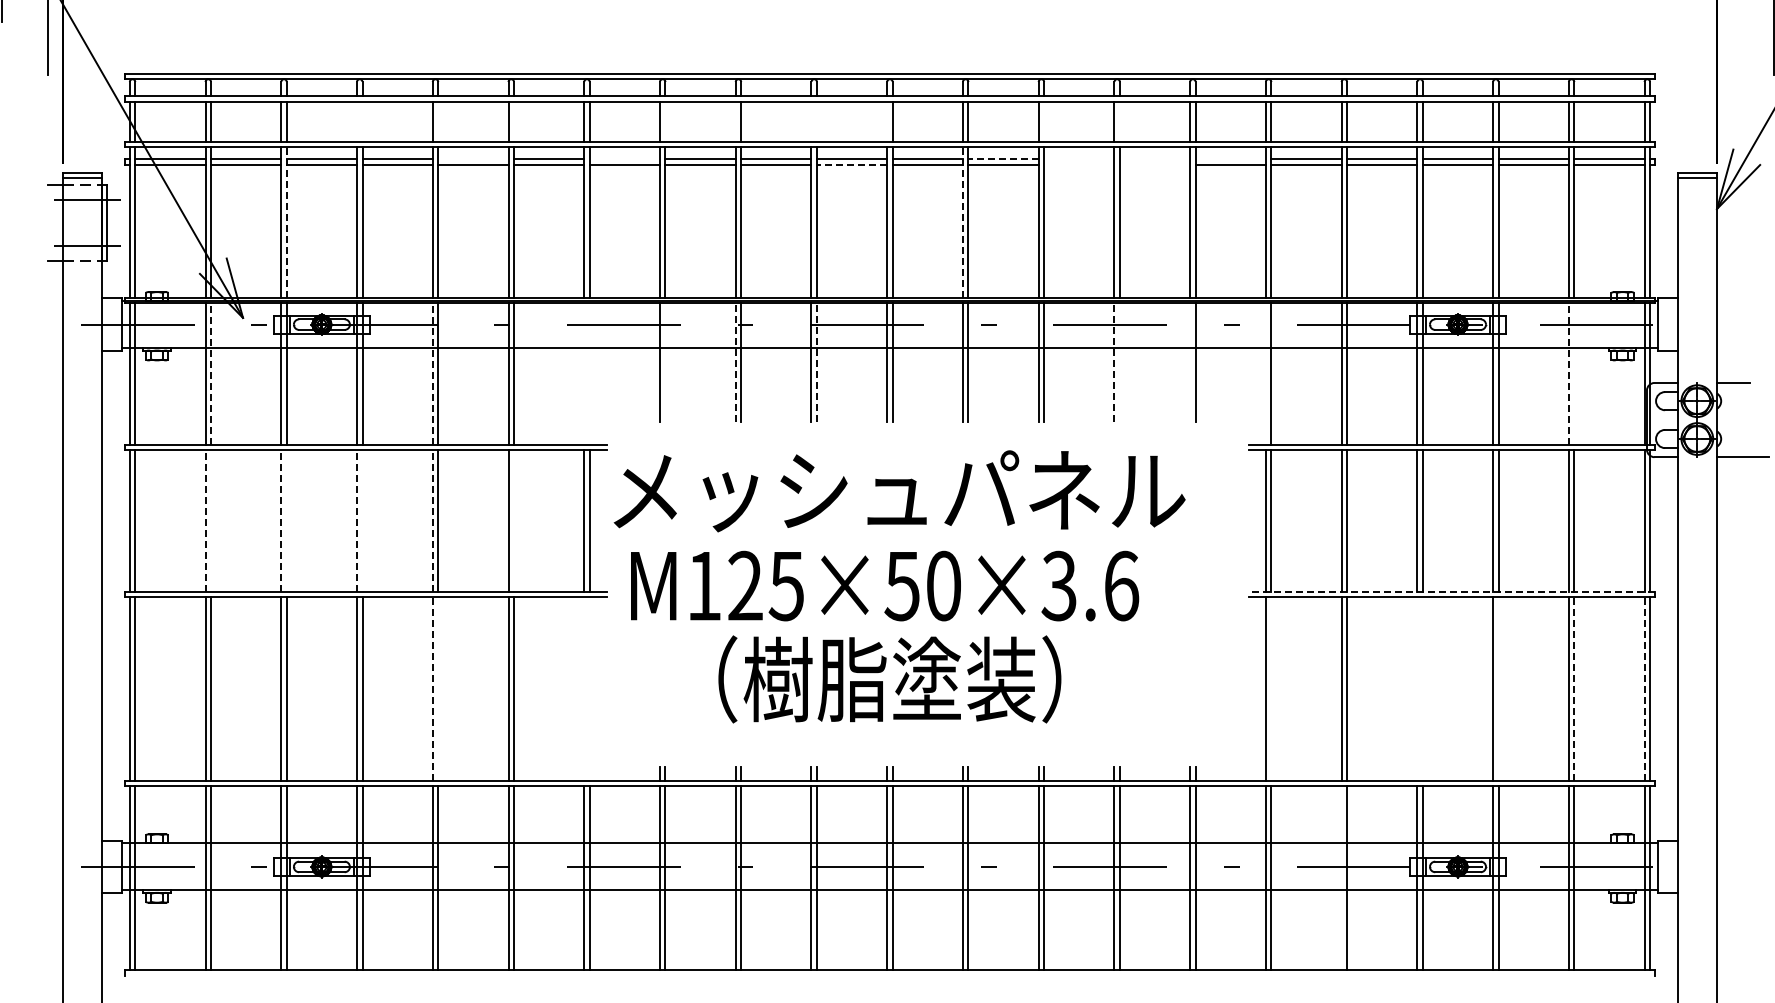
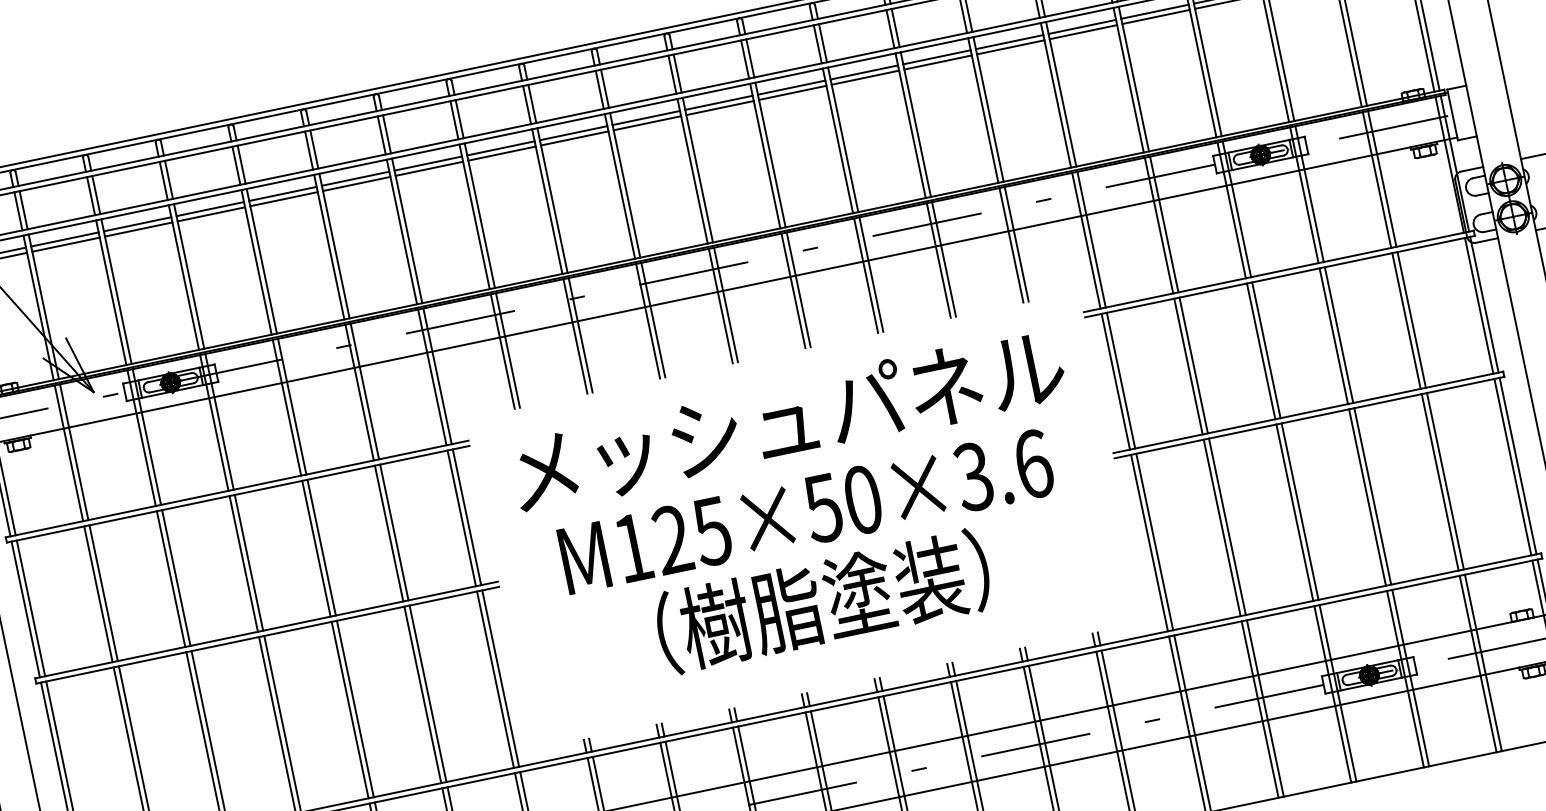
line: (357, 121) -> (164, 180), added
line: (362, 121) -> (168, 179), added
line: (438, 121) -> (241, 164), added
line: (513, 121) -> (313, 149), added
line: (665, 121) -> (459, 118), added
line: (735, 121) -> (526, 104), added
line: (811, 121) -> (599, 89), added
line: (816, 121) -> (604, 88), added
line: (887, 121) -> (672, 74), added
line: (1044, 121) -> (823, 43), added
line: (1119, 121) -> (895, 27), added
line: (473, 159) -> (283, 193), added
line: (624, 159) -> (427, 163), added
line: (1003, 159) -> (791, 87), dashed -> solid
line: (1079, 159) -> (864, 72), added
line: (1154, 159) -> (936, 57), added
line: (1230, 159) -> (1009, 42), added
line: (851, 164) -> (646, 122), dashed -> solid
line: (1079, 164) -> (865, 77), added
line: (1154, 164) -> (937, 62), added
line: (286, 221) -> (116, 290), dashed -> solid
line: (962, 221) -> (764, 155), dashed -> solid
line: (665, 362) -> (507, 350), added
line: (735, 362) -> (575, 336), dashed -> solid
line: (816, 362) -> (652, 319), dashed -> solid
line: (1114, 362) -> (938, 260), dashed -> solid
line: (1119, 362) -> (943, 259), added
line: (1190, 362) -> (1011, 244), added
line: (211, 373) -> (74, 451), dashed -> solid
line: (432, 373) -> (286, 407), dashed -> solid
line: (584, 373) -> (432, 377), added
line: (589, 373) -> (437, 376), added
line: (1265, 373) -> (1085, 240), added
line: (1568, 373) -> (1376, 179), dashed -> solid
line: (1574, 373) -> (1382, 178), added
text: (899, 491) -> (788, 420), moved
line: (205, 520) -> (98, 594), dashed -> solid
line: (211, 520) -> (104, 592), added
line: (281, 520) -> (171, 578), dashed -> solid
line: (286, 520) -> (176, 577), added
line: (357, 520) -> (244, 563), dashed -> solid
line: (362, 520) -> (248, 562), added
line: (432, 520) -> (316, 548), dashed -> solid
line: (513, 520) -> (393, 532), added
text: (885, 585) -> (806, 511), moved
line: (1451, 591) -> (1308, 412), dashed -> solid
text: (889, 679) -> (822, 601), moved
line: (432, 688) -> (349, 709), dashed -> solid
line: (438, 688) -> (355, 708), added
line: (584, 688) -> (495, 679), added
line: (589, 688) -> (500, 678), added
line: (1271, 688) -> (1154, 541), added
line: (1417, 688) -> (1294, 512), added
line: (1422, 688) -> (1299, 511), added
line: (1498, 688) -> (1372, 496), added
line: (1574, 688) -> (1445, 480), dashed -> solid
line: (1644, 688) -> (1512, 466), dashed -> solid
line: (1341, 878) -> (1260, 709), added

